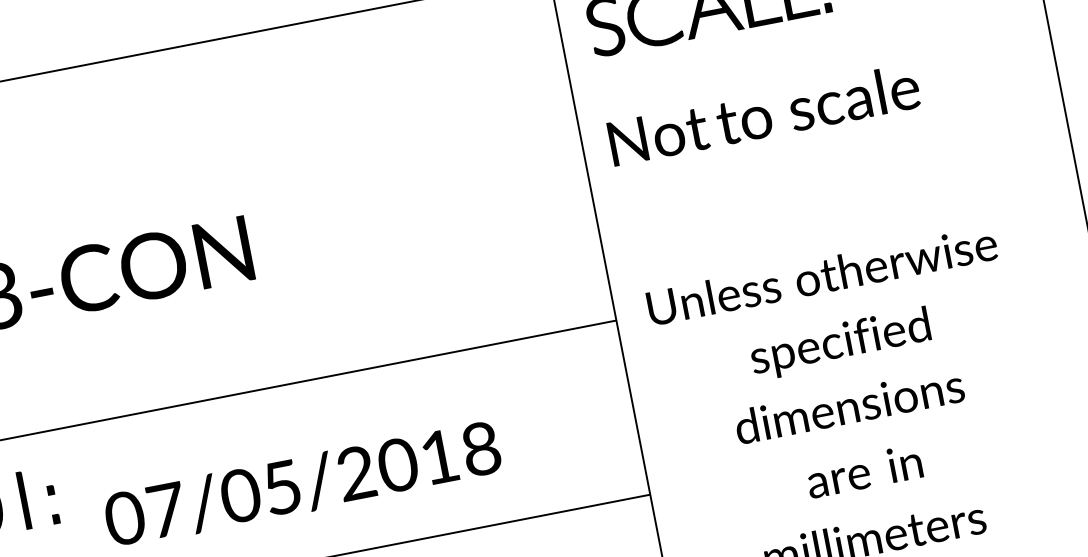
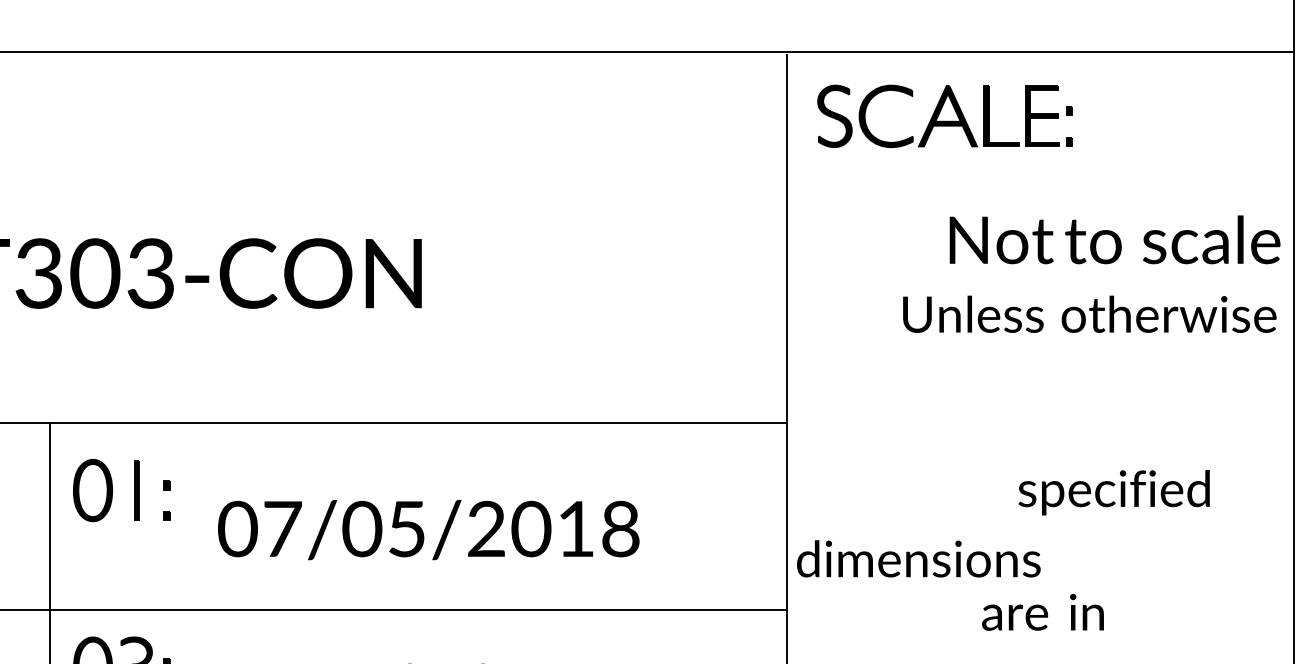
text: (763, 114) -> (1114, 239), moved
text: (821, 275) -> (1089, 313), moved
text: (840, 343) -> (1113, 492), moved
text: (849, 405) -> (918, 558), moved
text: (863, 470) -> (1042, 611), moved

